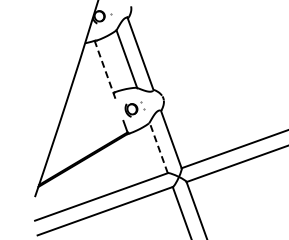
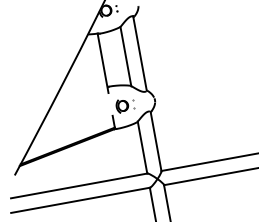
line: (105, 69) -> (103, 63), dashed -> solid
line: (158, 147) -> (142, 147), dashed -> solid

